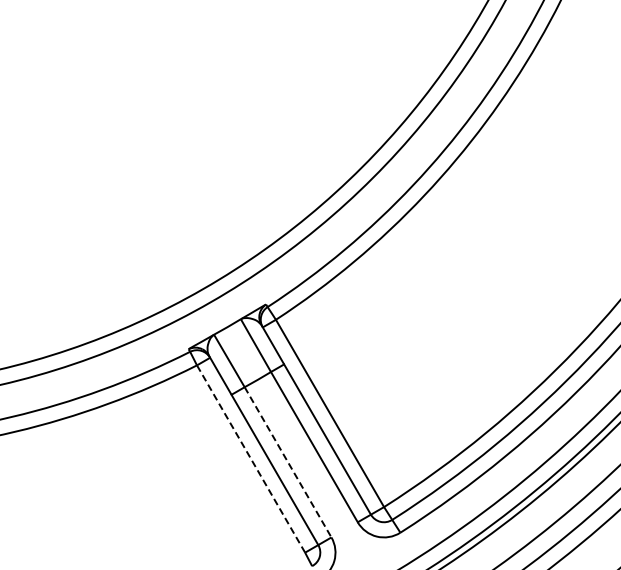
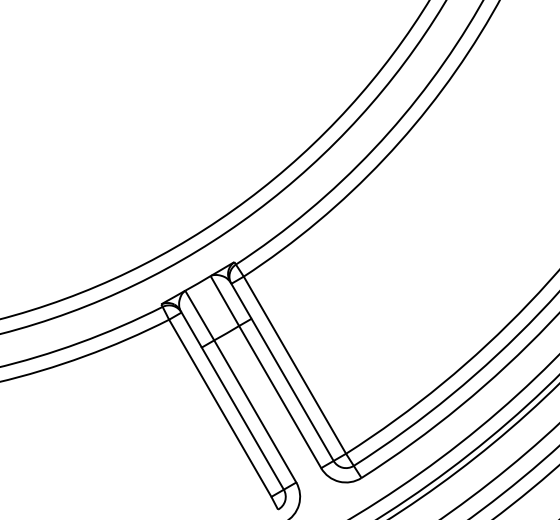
line: (250, 458) -> (219, 407), dashed -> solid
line: (288, 462) -> (255, 411), dashed -> solid

